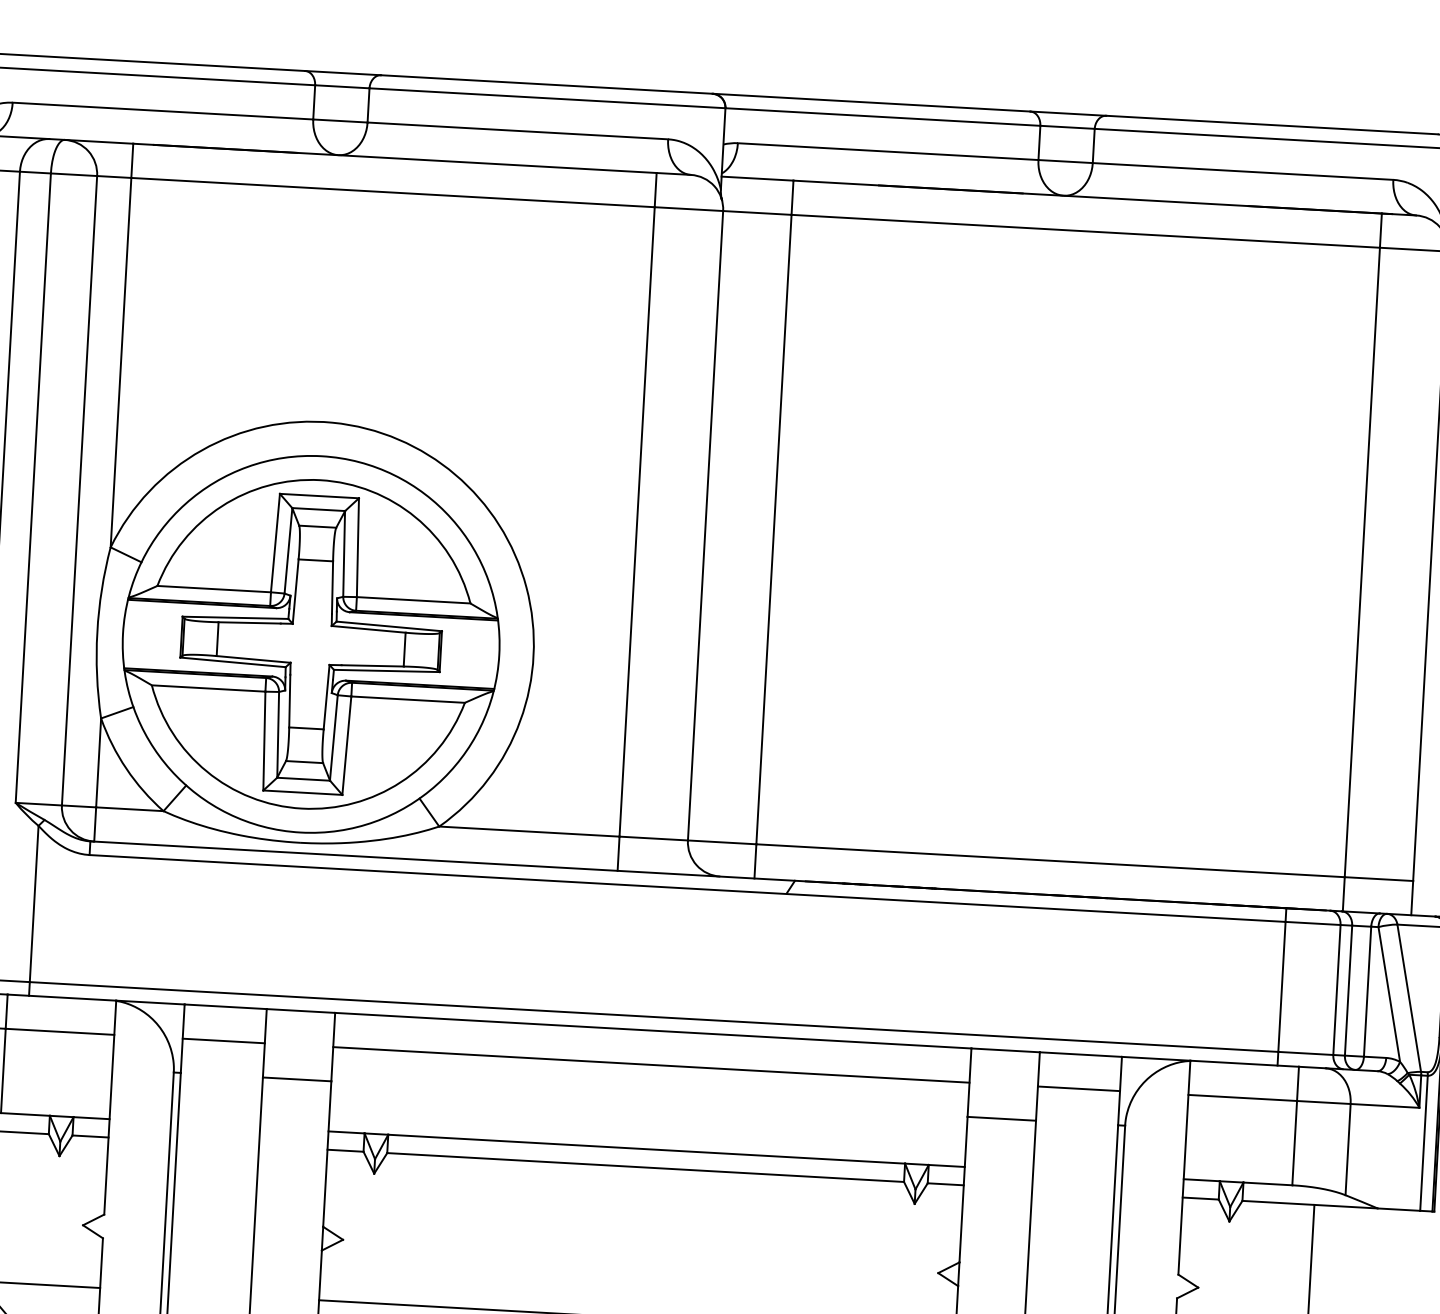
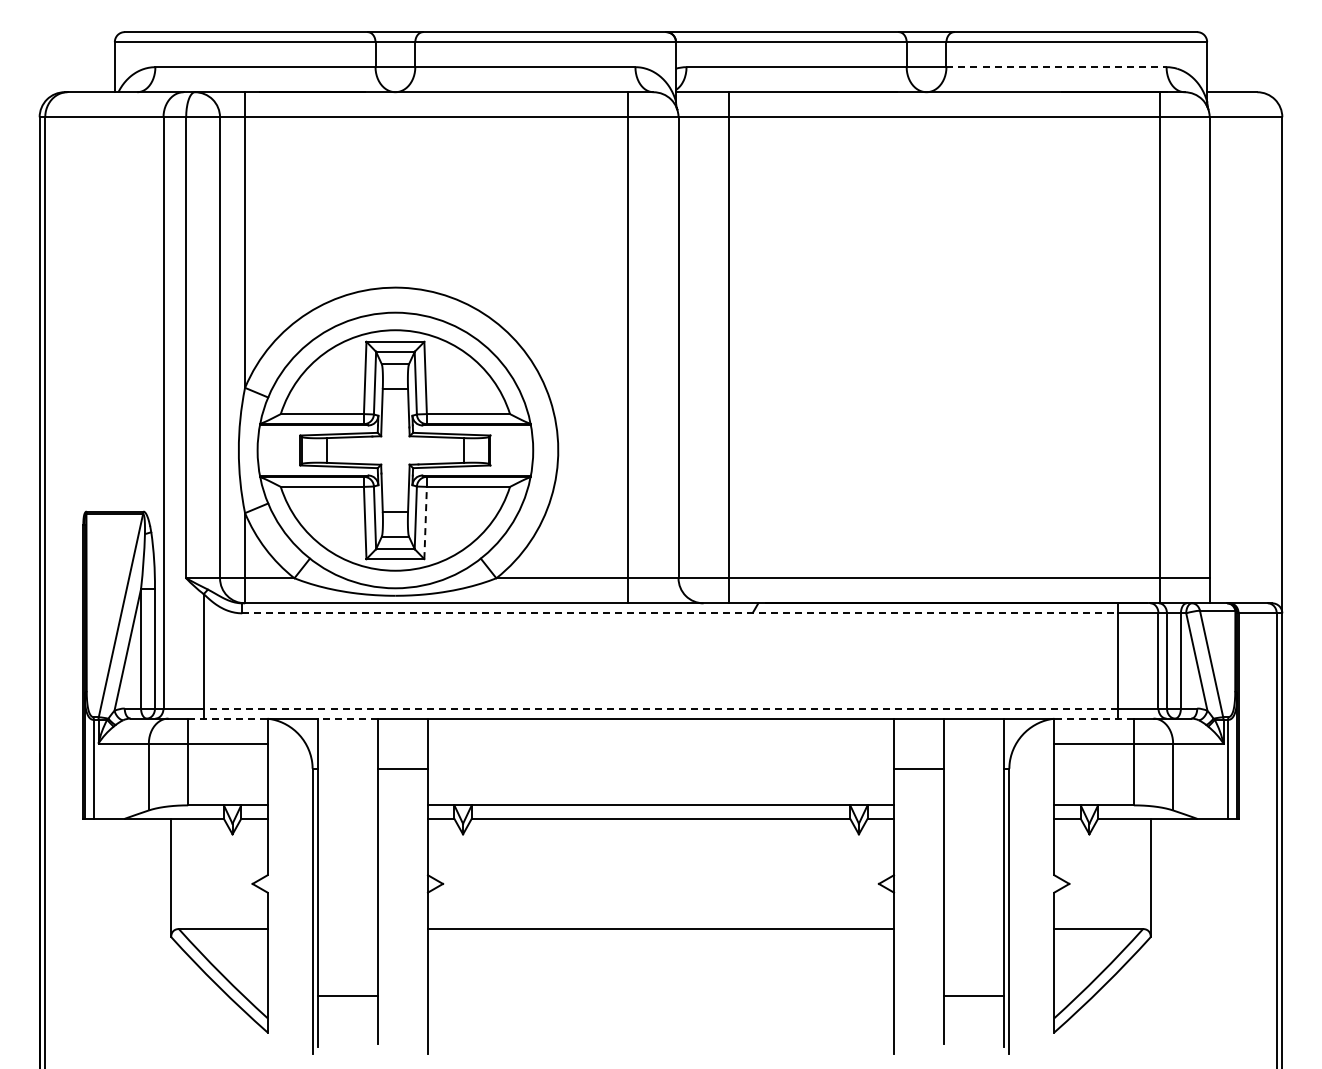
line: (1244, 171) -> (1057, 67), solid -> dashed
line: (346, 744) -> (425, 522), solid -> dashed
line: (687, 888) -> (680, 613), solid -> dashed
line: (61, 997) -> (227, 718), solid -> dashed
line: (225, 1006) -> (347, 718), solid -> dashed
line: (653, 1016) -> (660, 708), solid -> dashed
line: (223, 1040) -> (347, 743), removed
line: (1245, 1063) -> (1094, 718), solid -> dashed
line: (650, 1064) -> (660, 743), removed
line: (1079, 1088) -> (974, 743), removed

